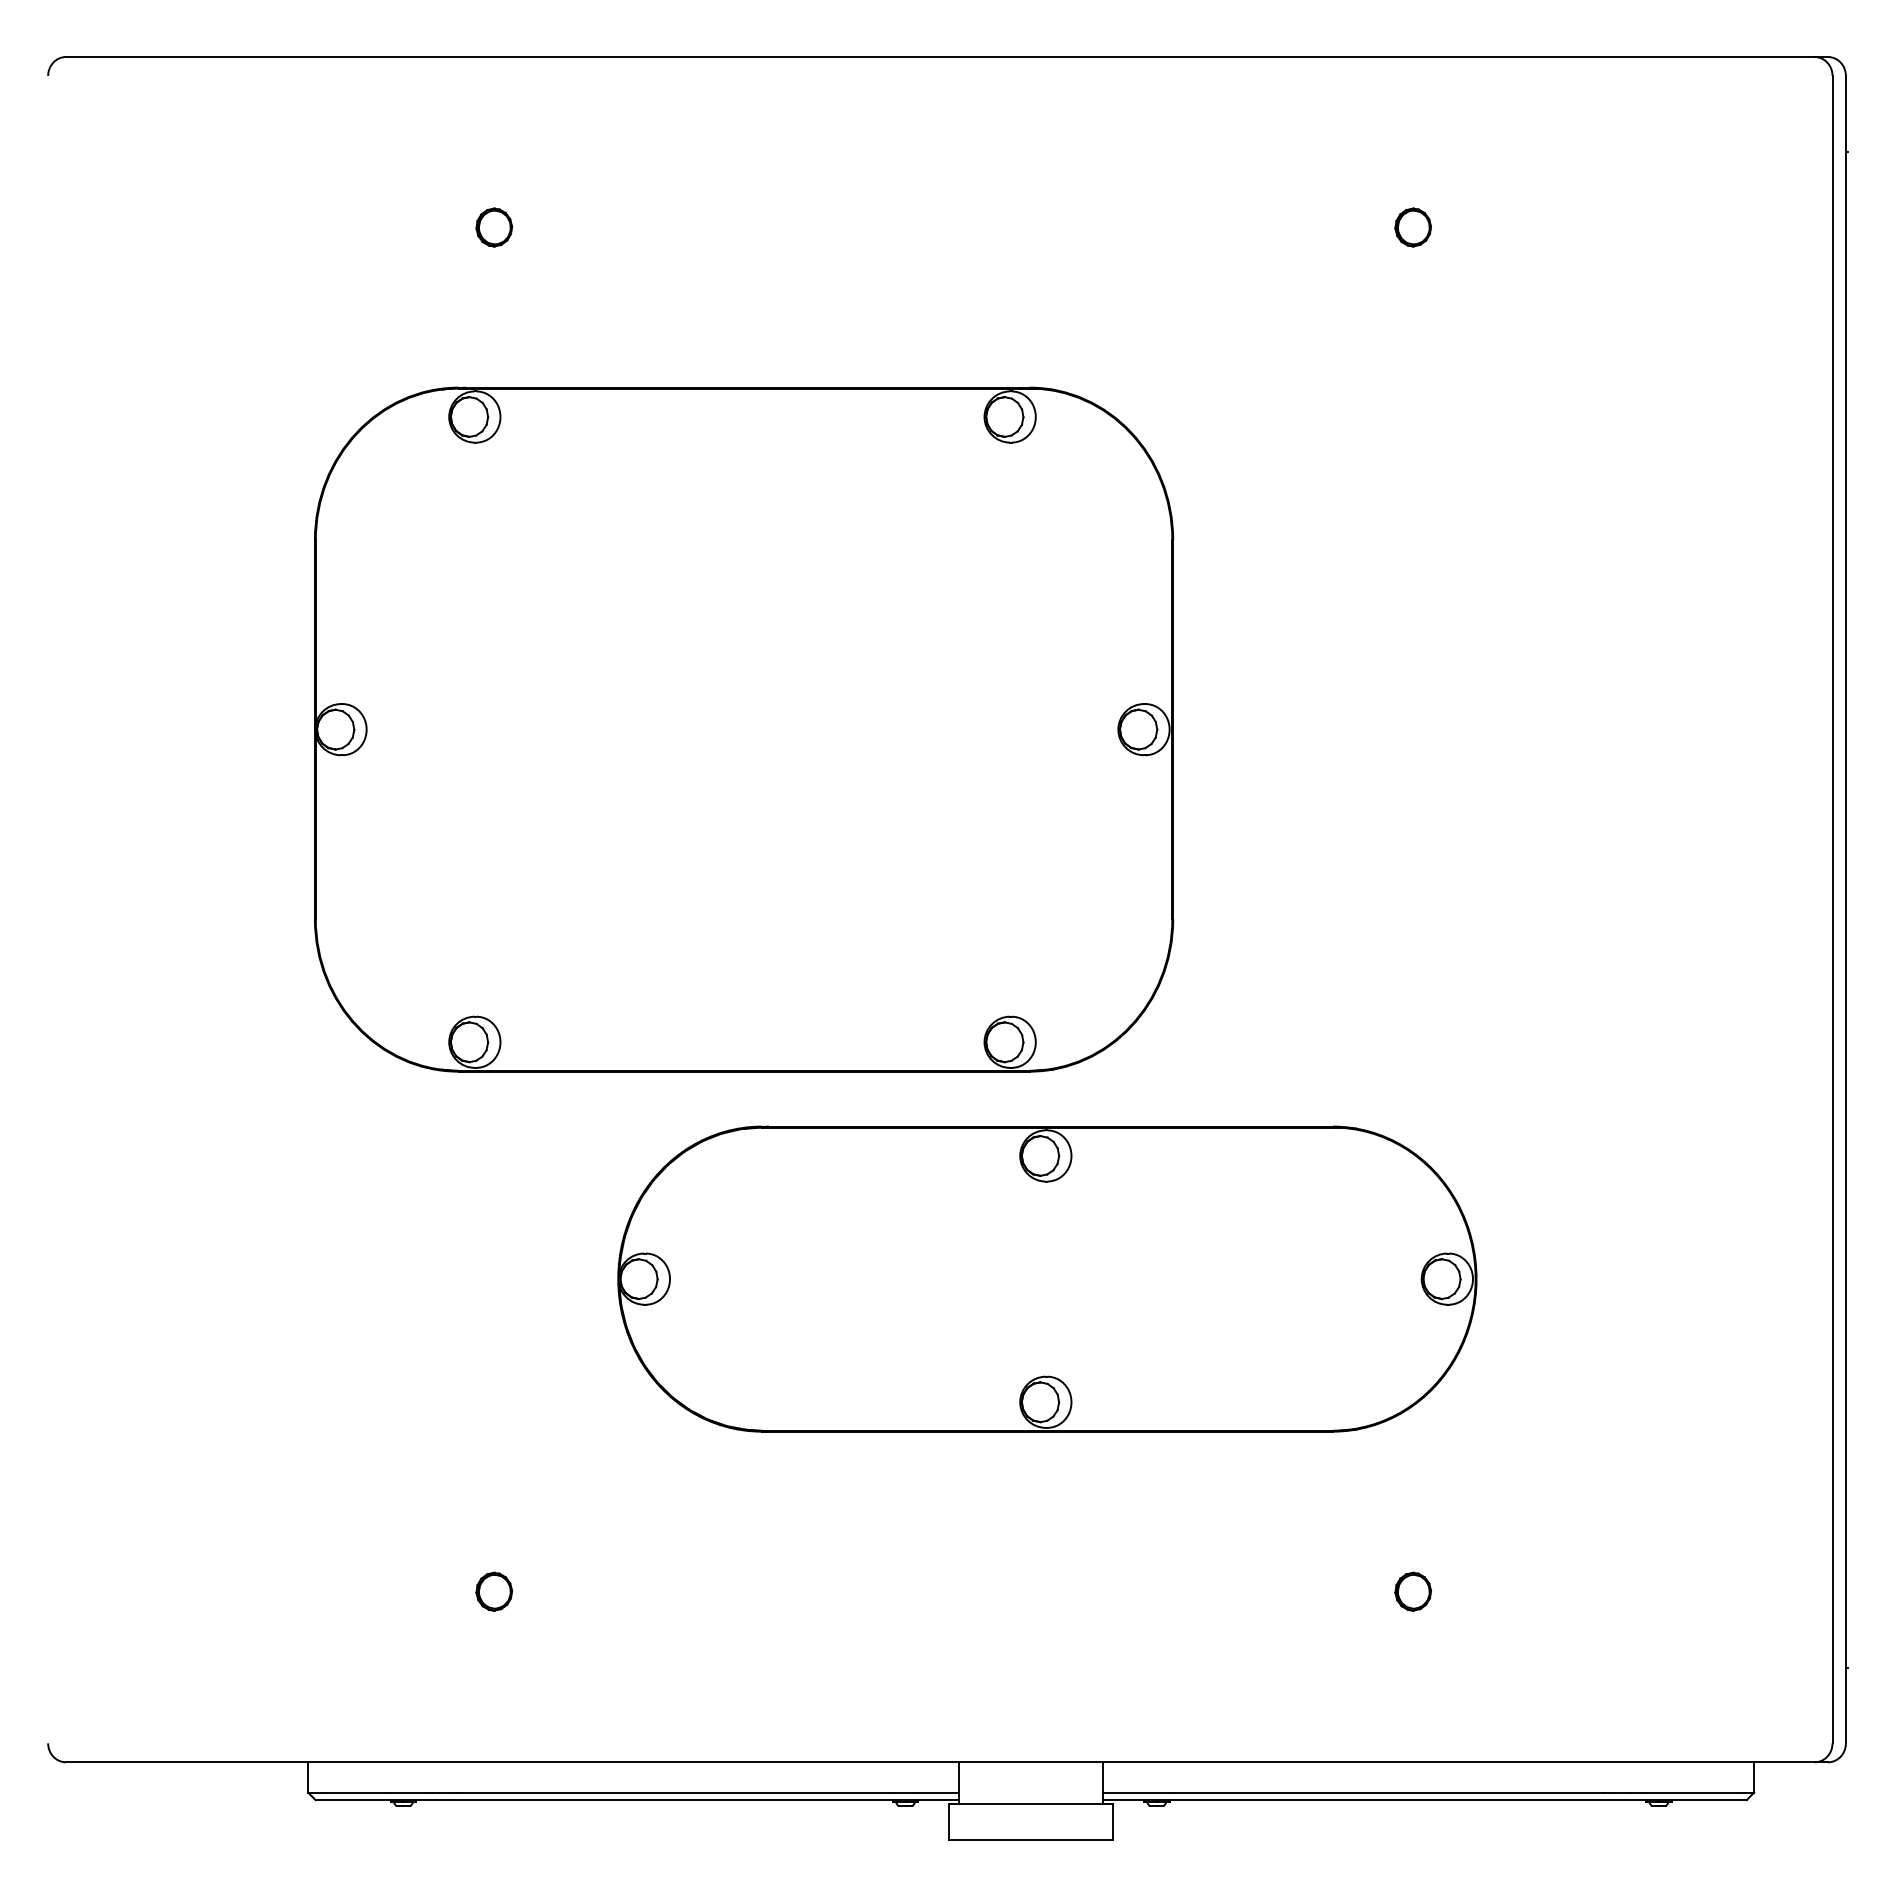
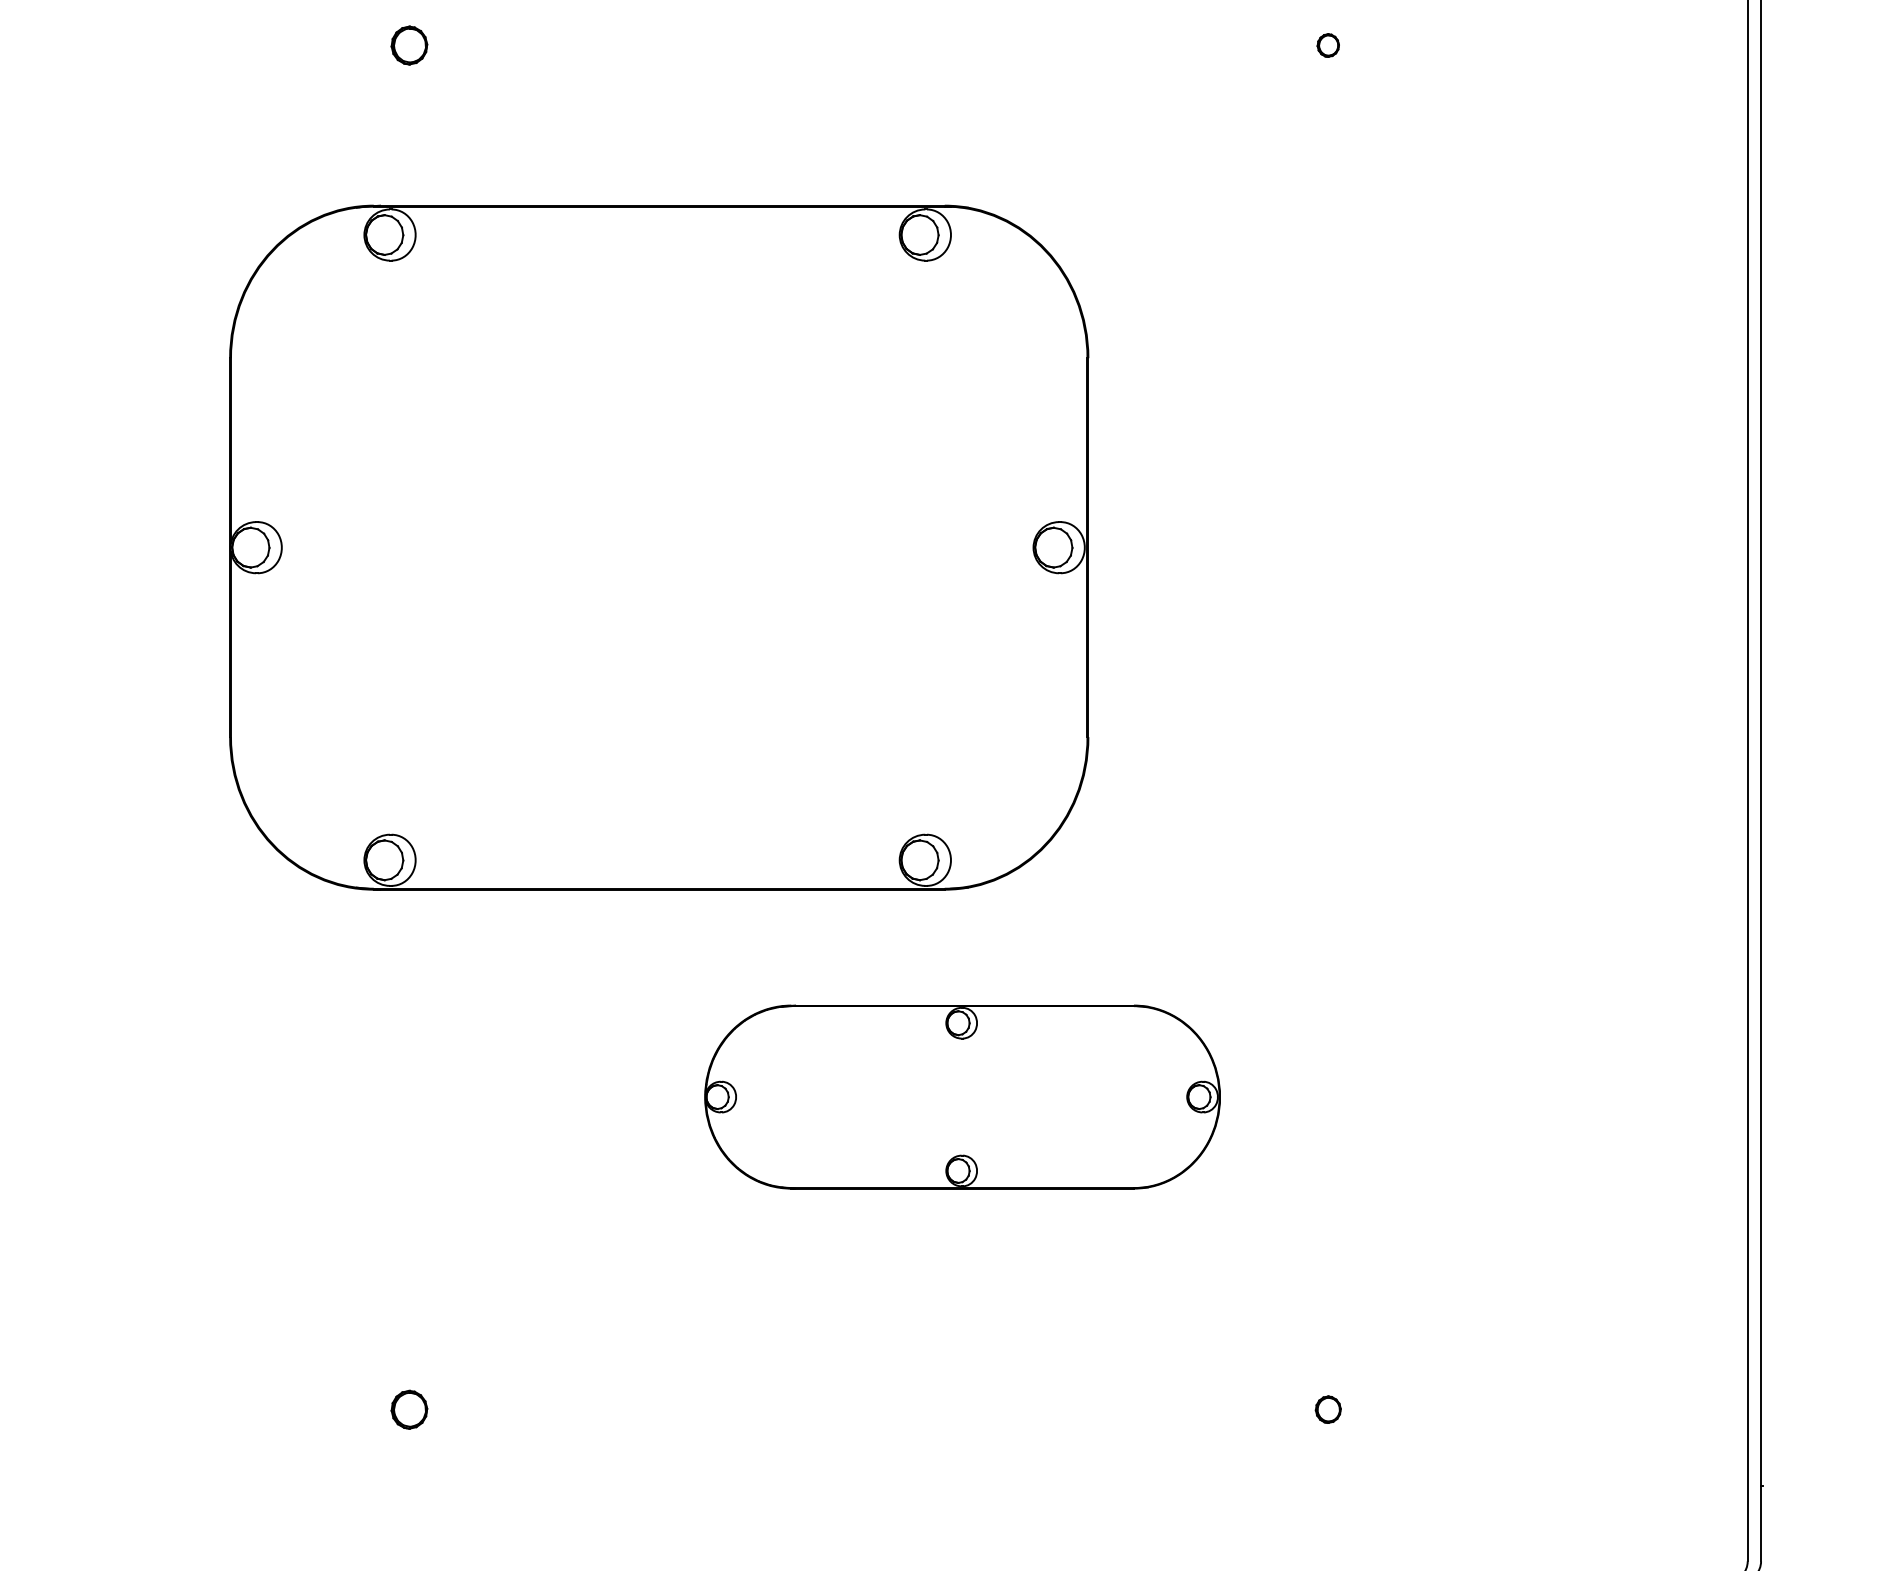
part: (1412, 227) -> (1327, 45), size x0.6
part: (1047, 1278) -> (962, 1096), size x0.6
part: (1412, 1591) -> (1327, 1409), size x0.7

